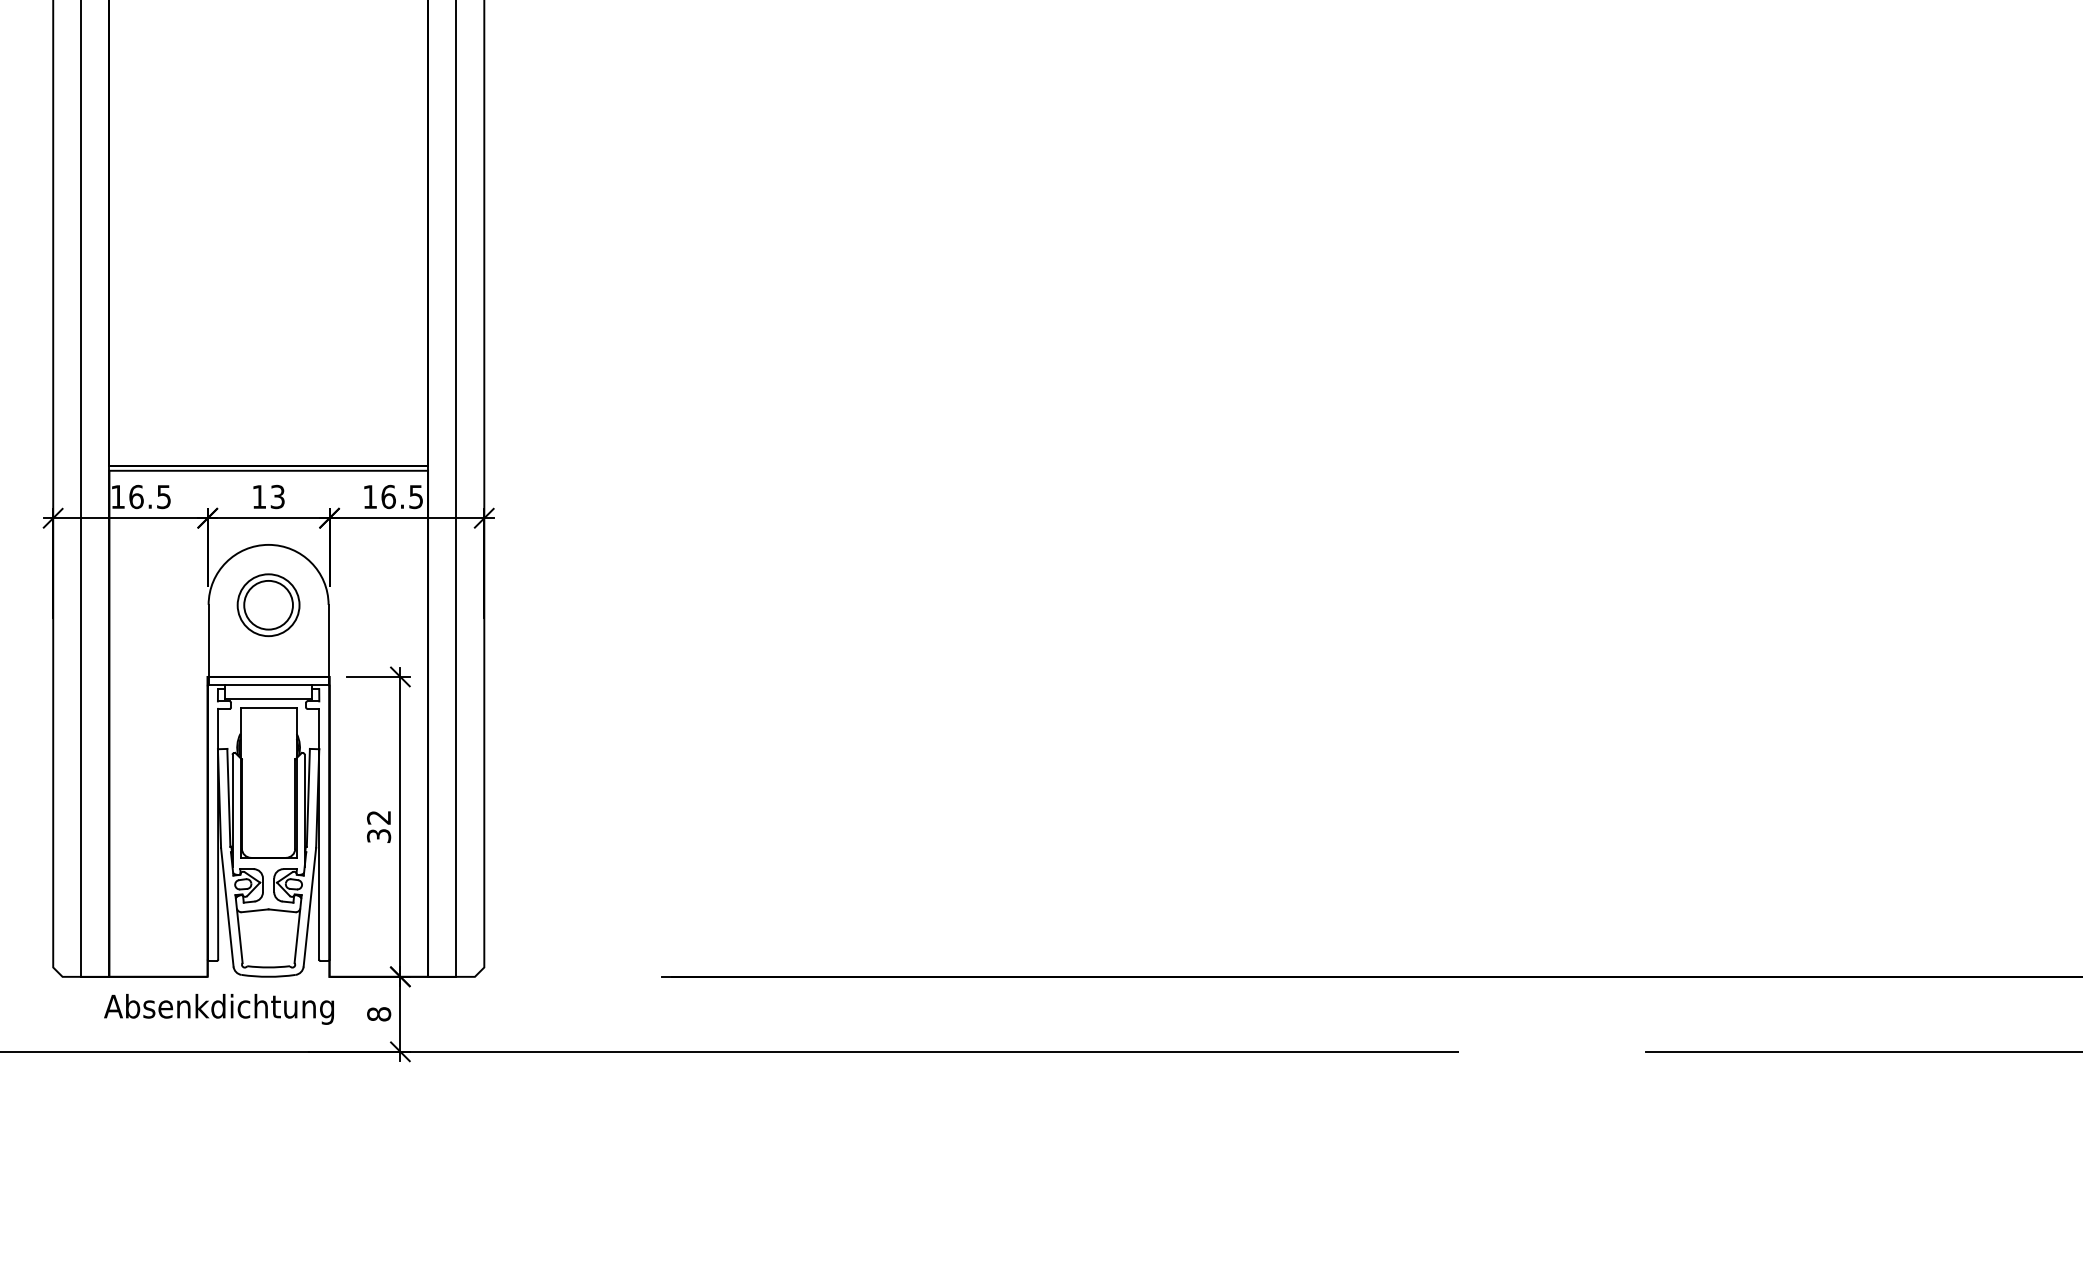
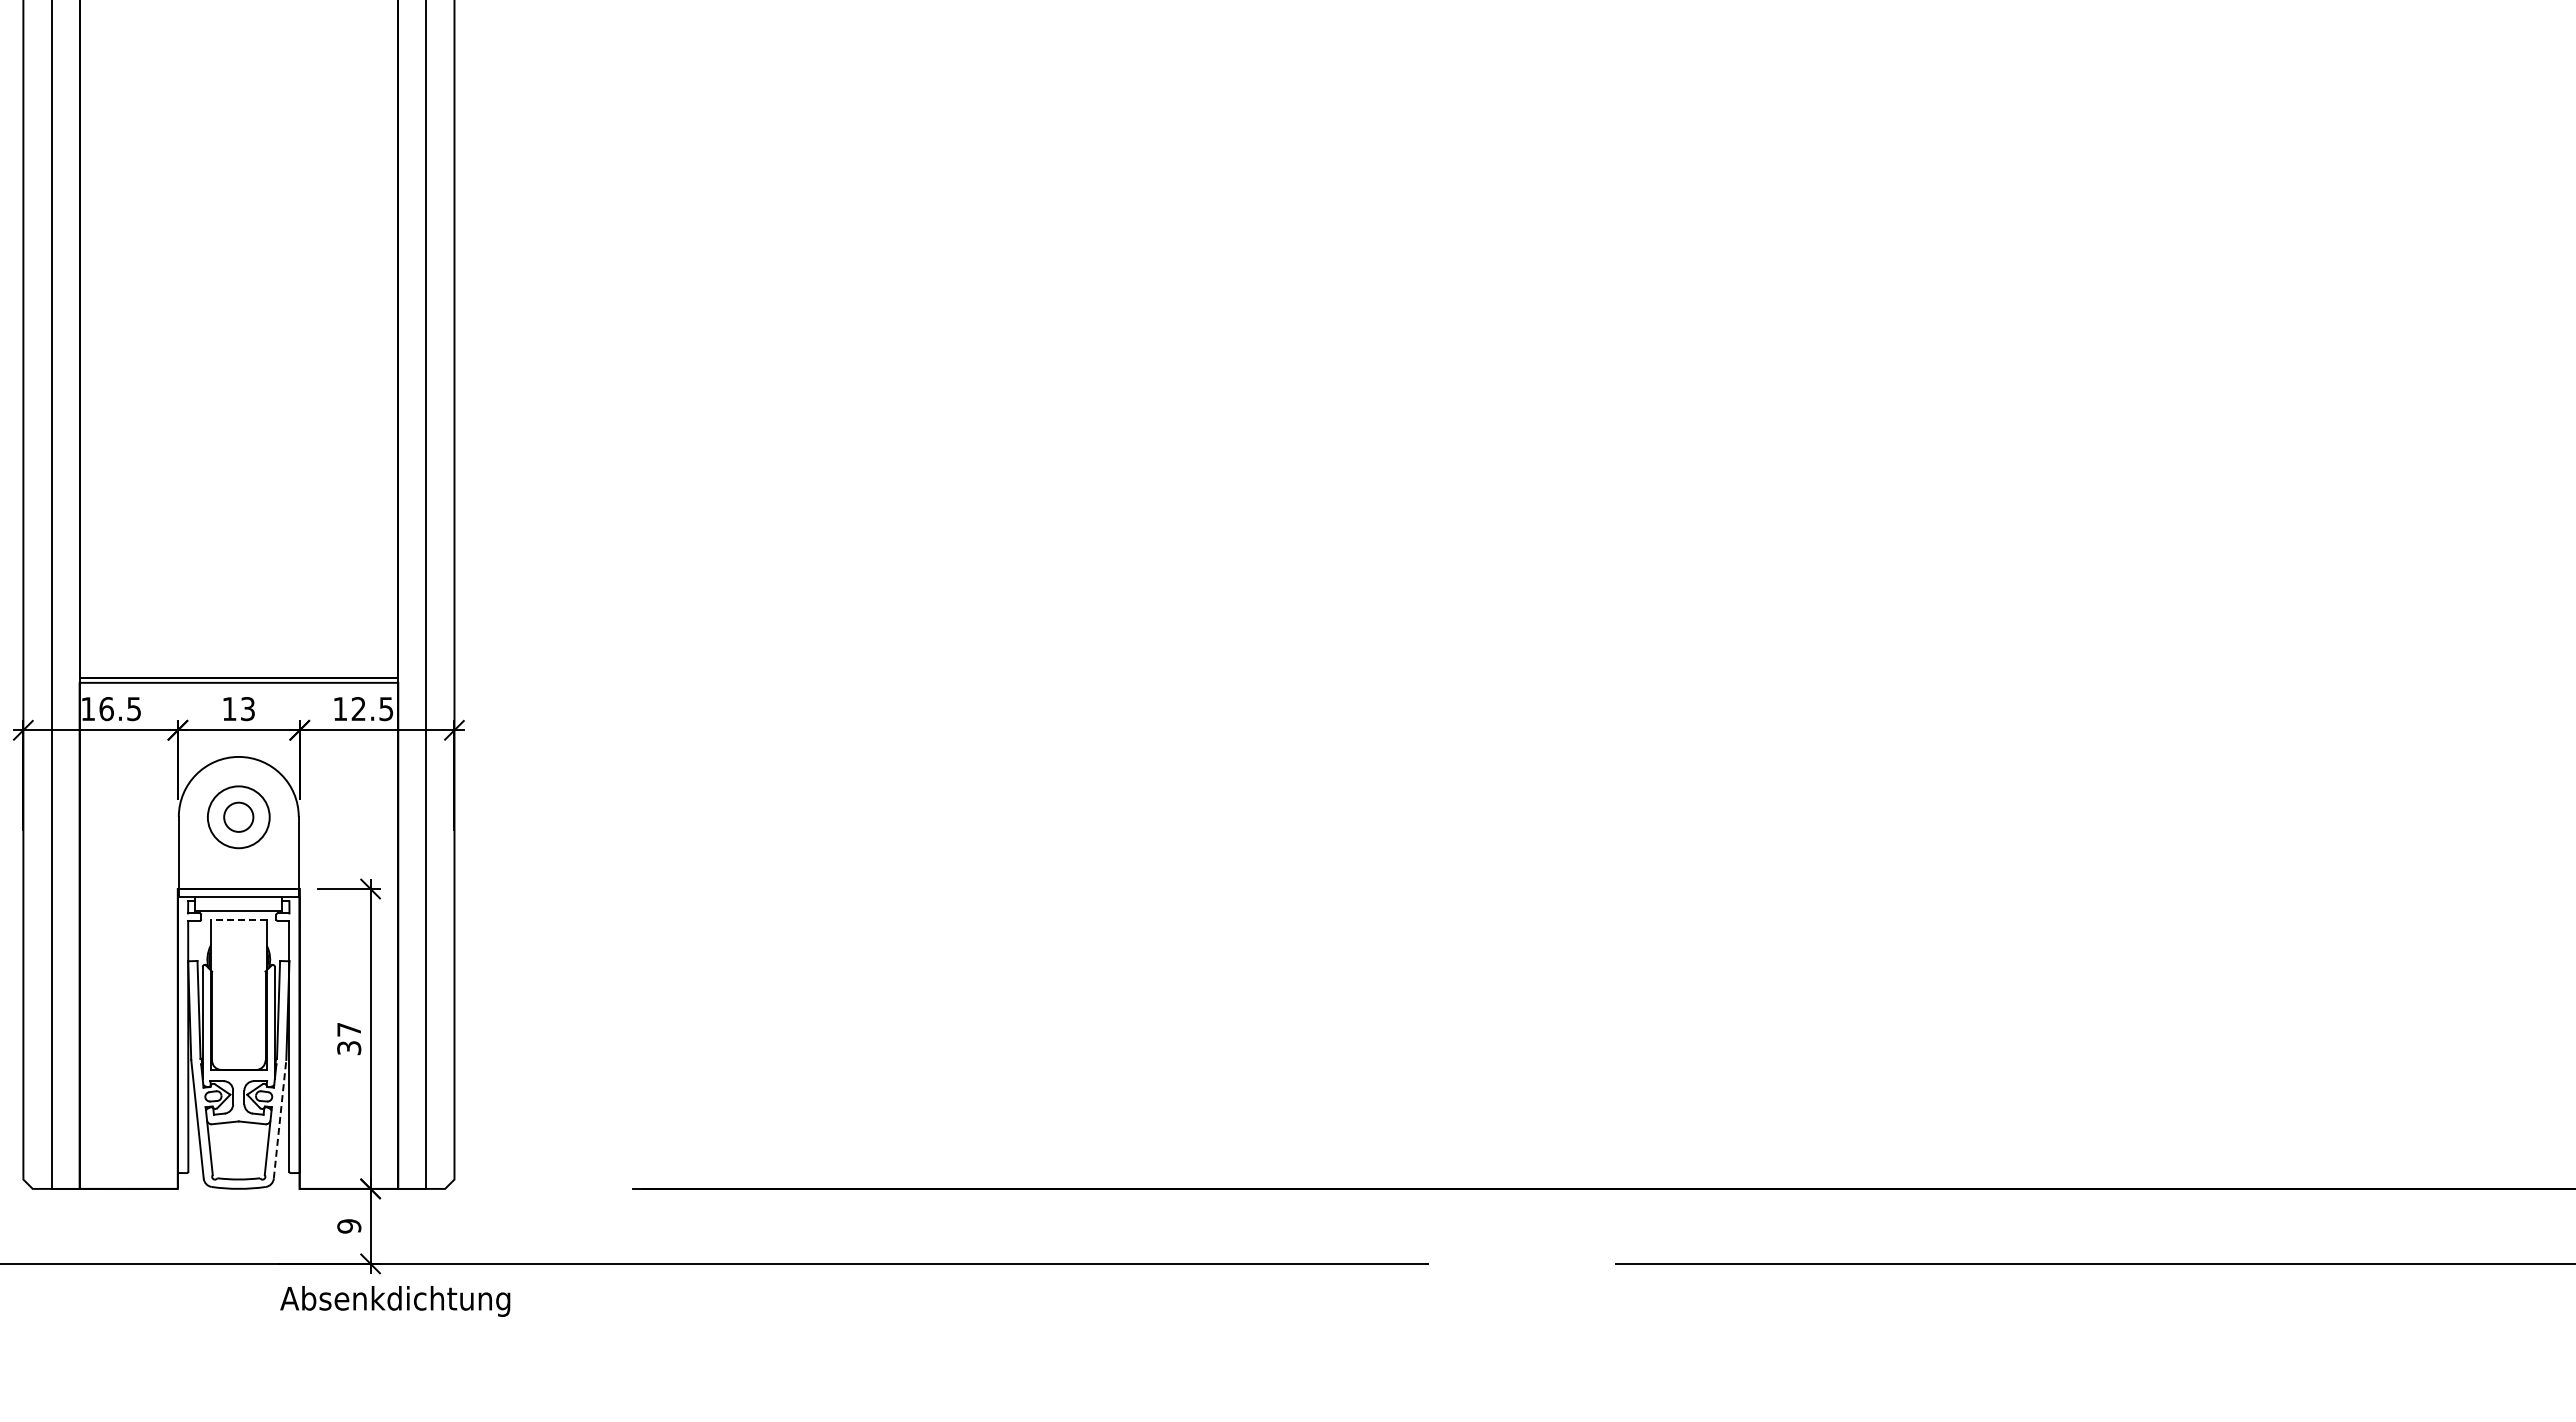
text: (388, 497) -> (358, 709), 16.5 -> 12.5
circle: (268, 604) -> (238, 816), size x0.6
line: (268, 708) -> (238, 920), solid -> dashed
text: (378, 817) -> (348, 1029), 32 -> 37
line: (310, 907) -> (280, 1119), solid -> dashed
text: (219, 1009) -> (395, 1301), moved
text: (379, 1014) -> (349, 1226), 8 -> 9

